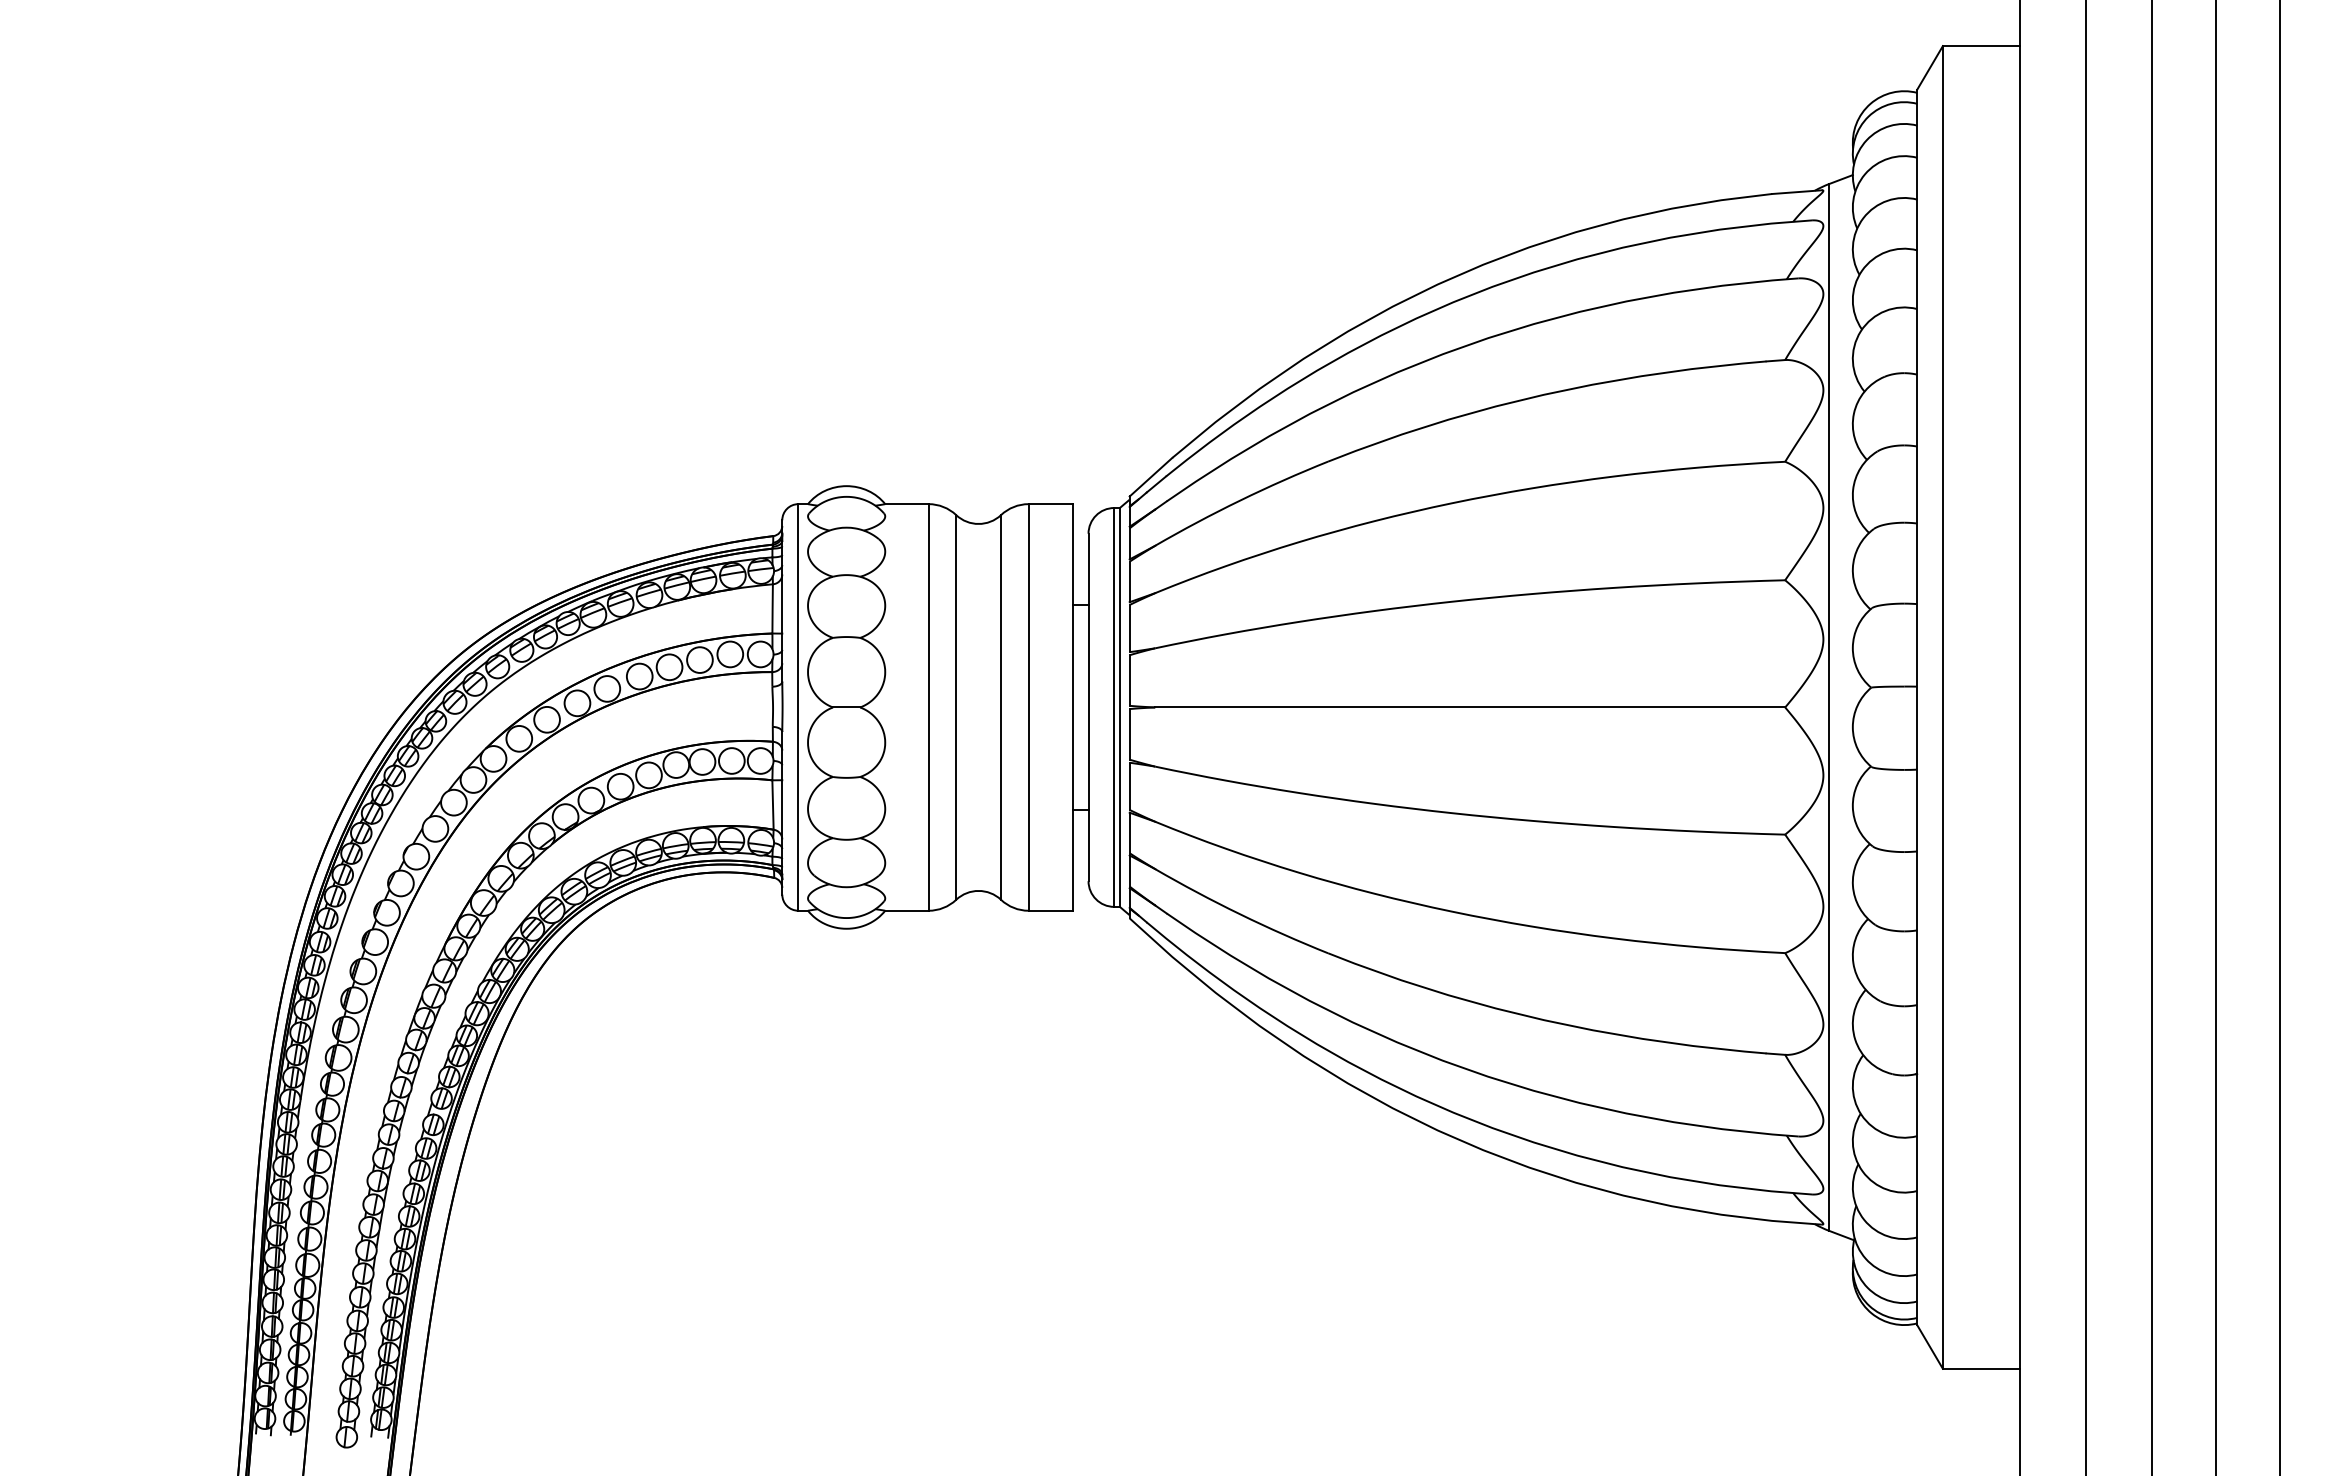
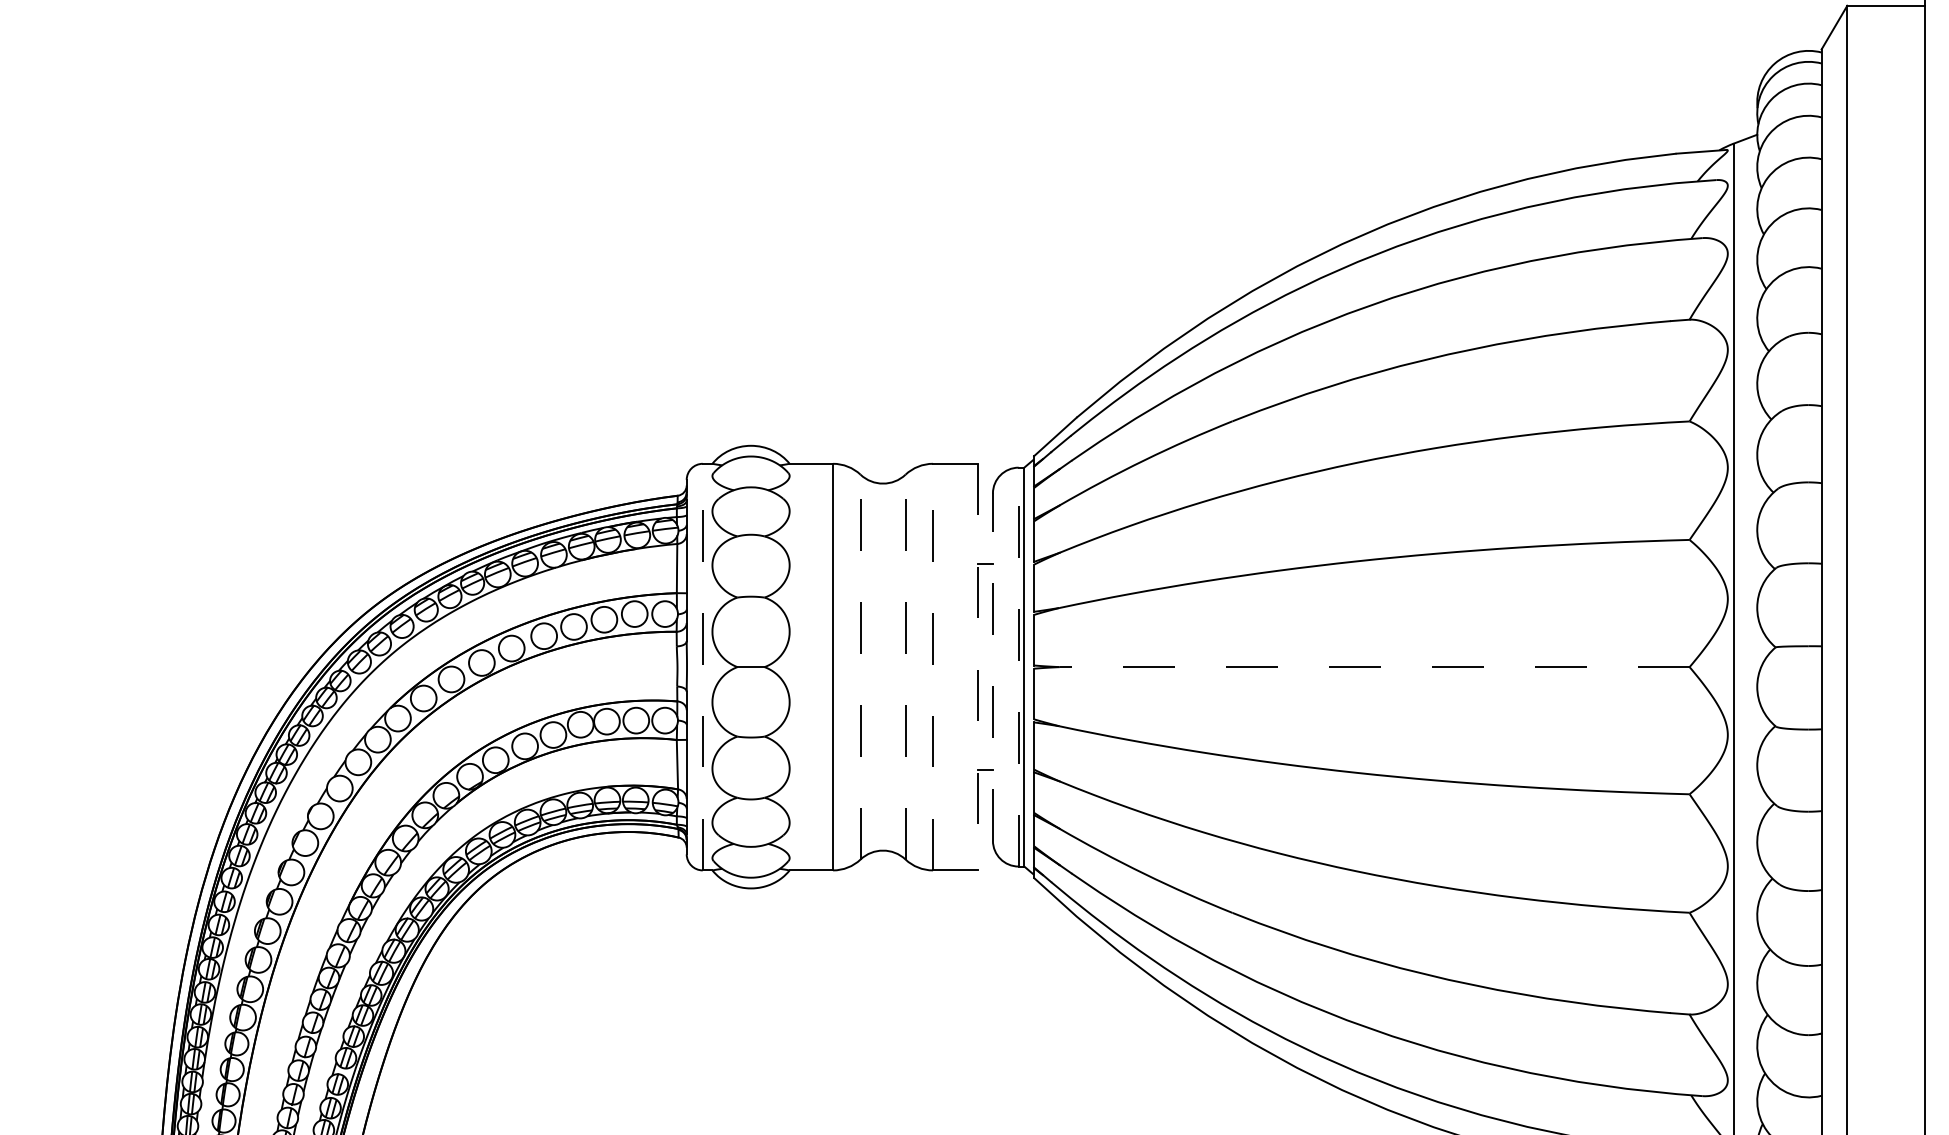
line: (798, 706) -> (702, 666), solid -> dashed
line: (956, 706) -> (860, 666), solid -> dashed
line: (1001, 706) -> (905, 666), solid -> dashed
line: (1028, 706) -> (932, 666), solid -> dashed
line: (1114, 706) -> (1018, 666), solid -> dashed
line: (1073, 707) -> (977, 667), solid -> dashed
line: (1088, 707) -> (992, 667), solid -> dashed
line: (1470, 707) -> (1374, 667), solid -> dashed

